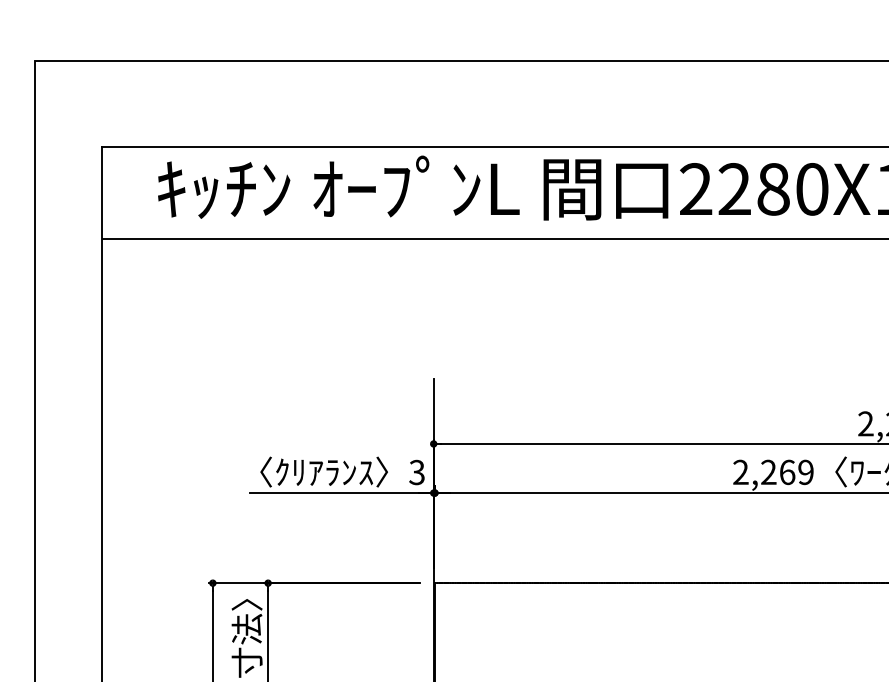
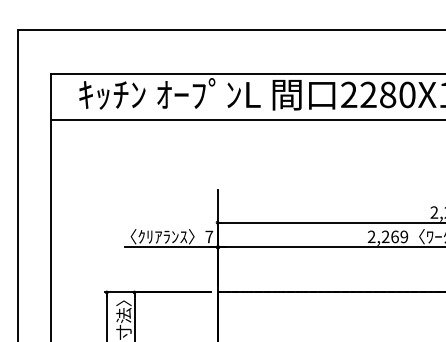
text: (417, 471) -> (209, 236), 3 -> 7

